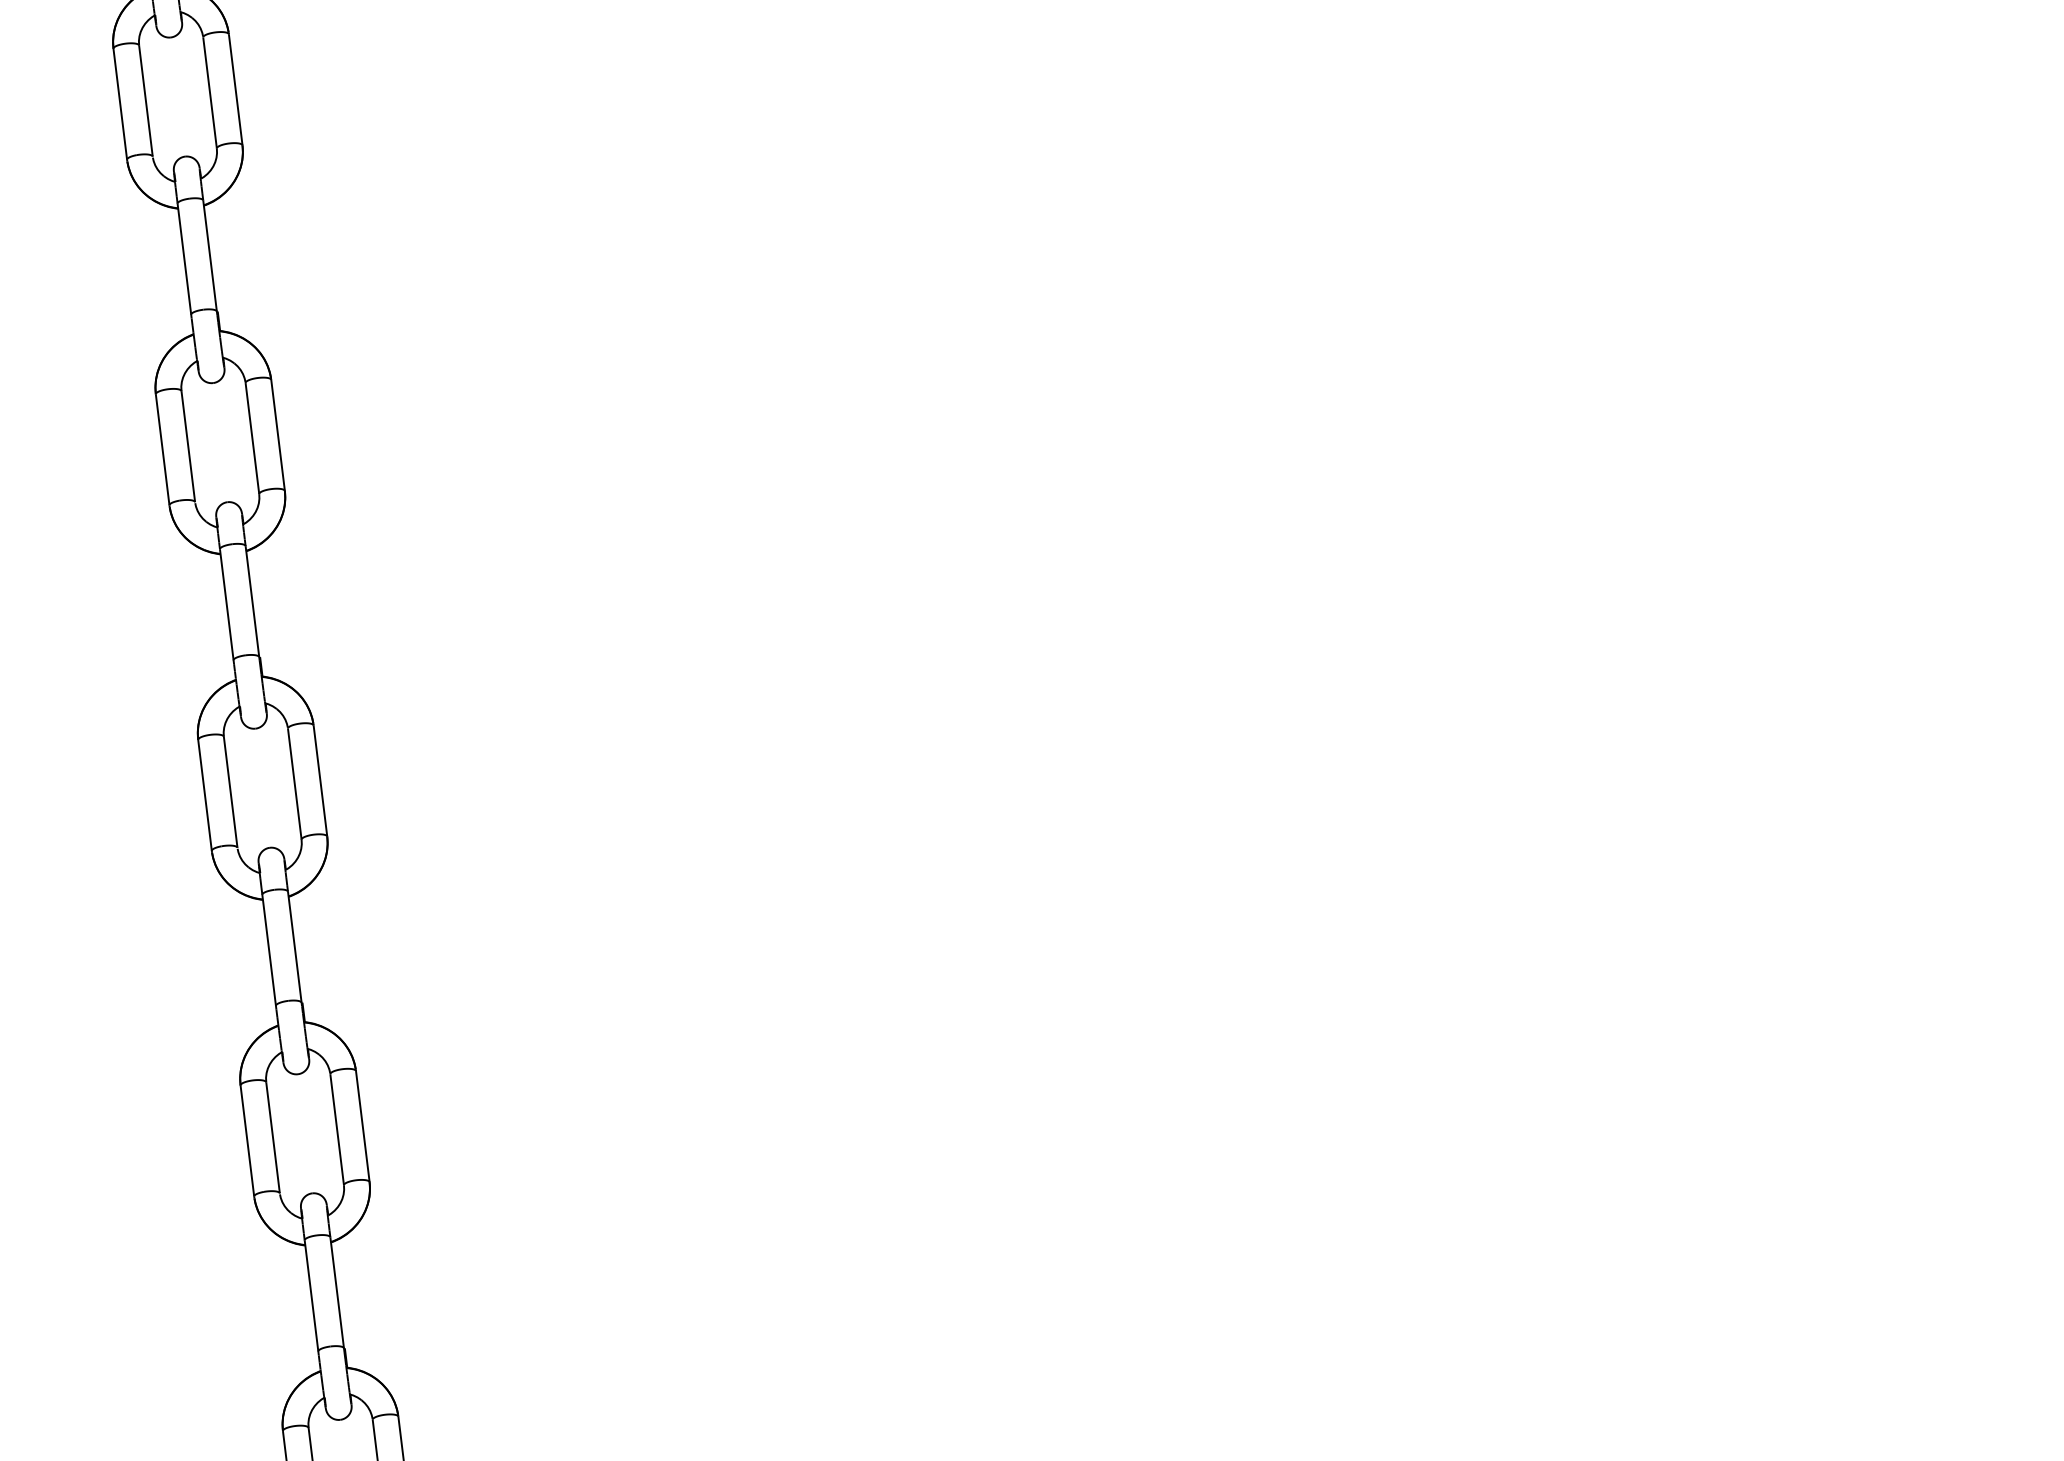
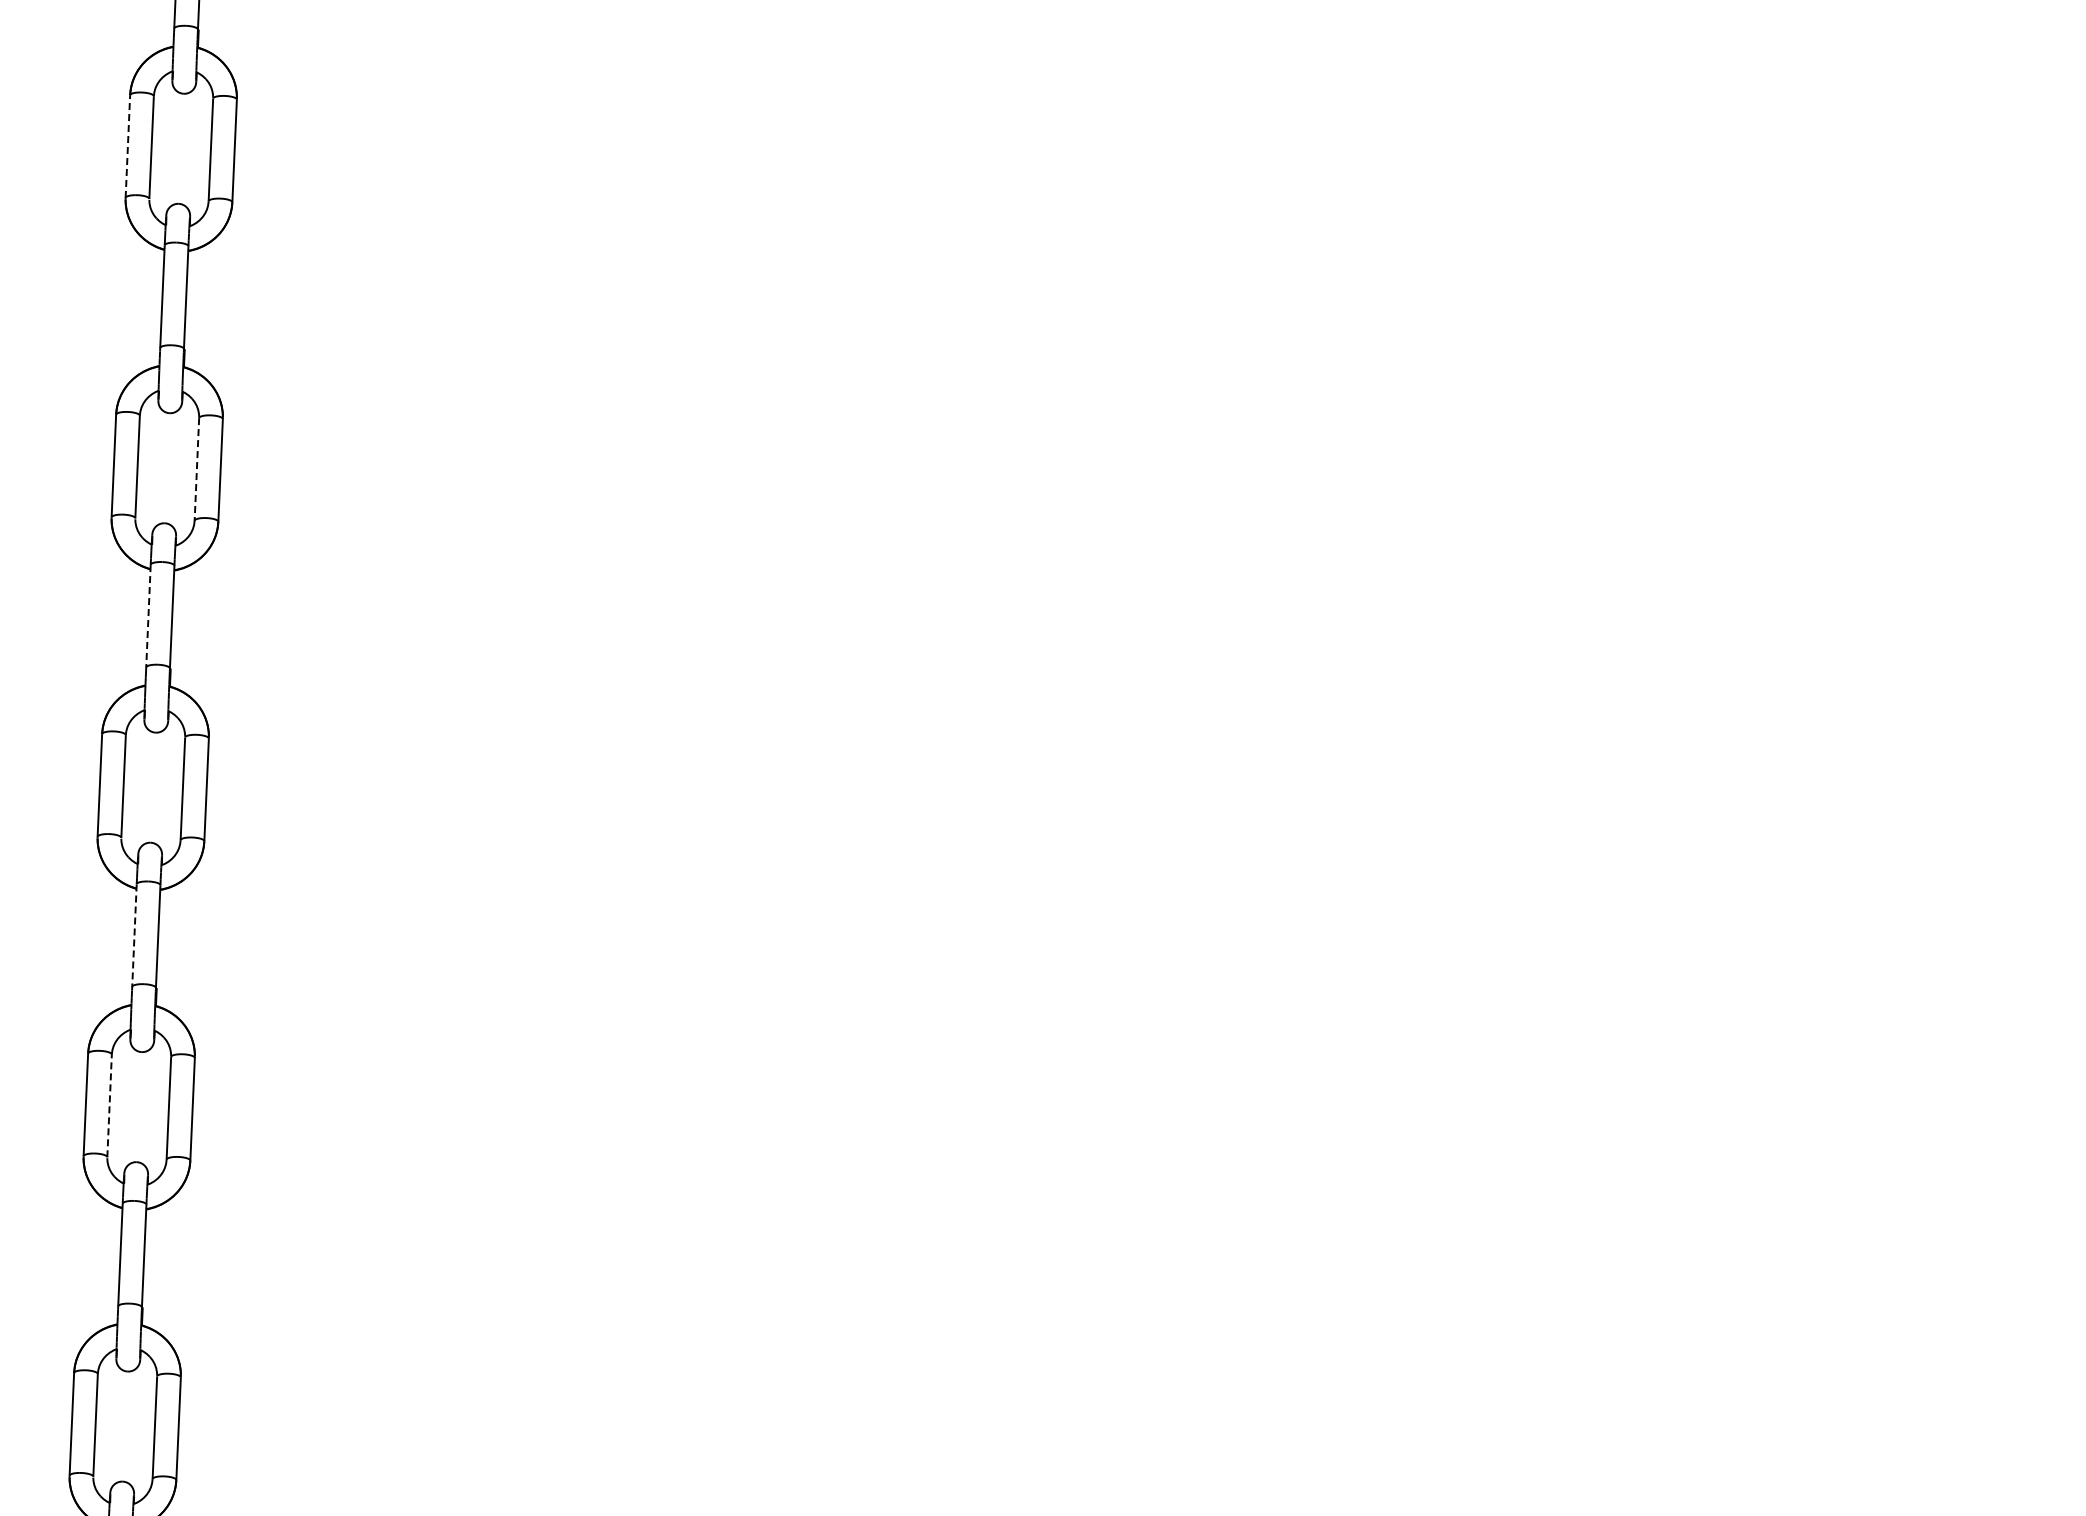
line: (119, 104) -> (127, 146), solid -> dashed
line: (251, 438) -> (196, 469), solid -> dashed
line: (227, 606) -> (148, 617), solid -> dashed
line: (269, 951) -> (134, 936), solid -> dashed
line: (272, 1137) -> (109, 1105), solid -> dashed

